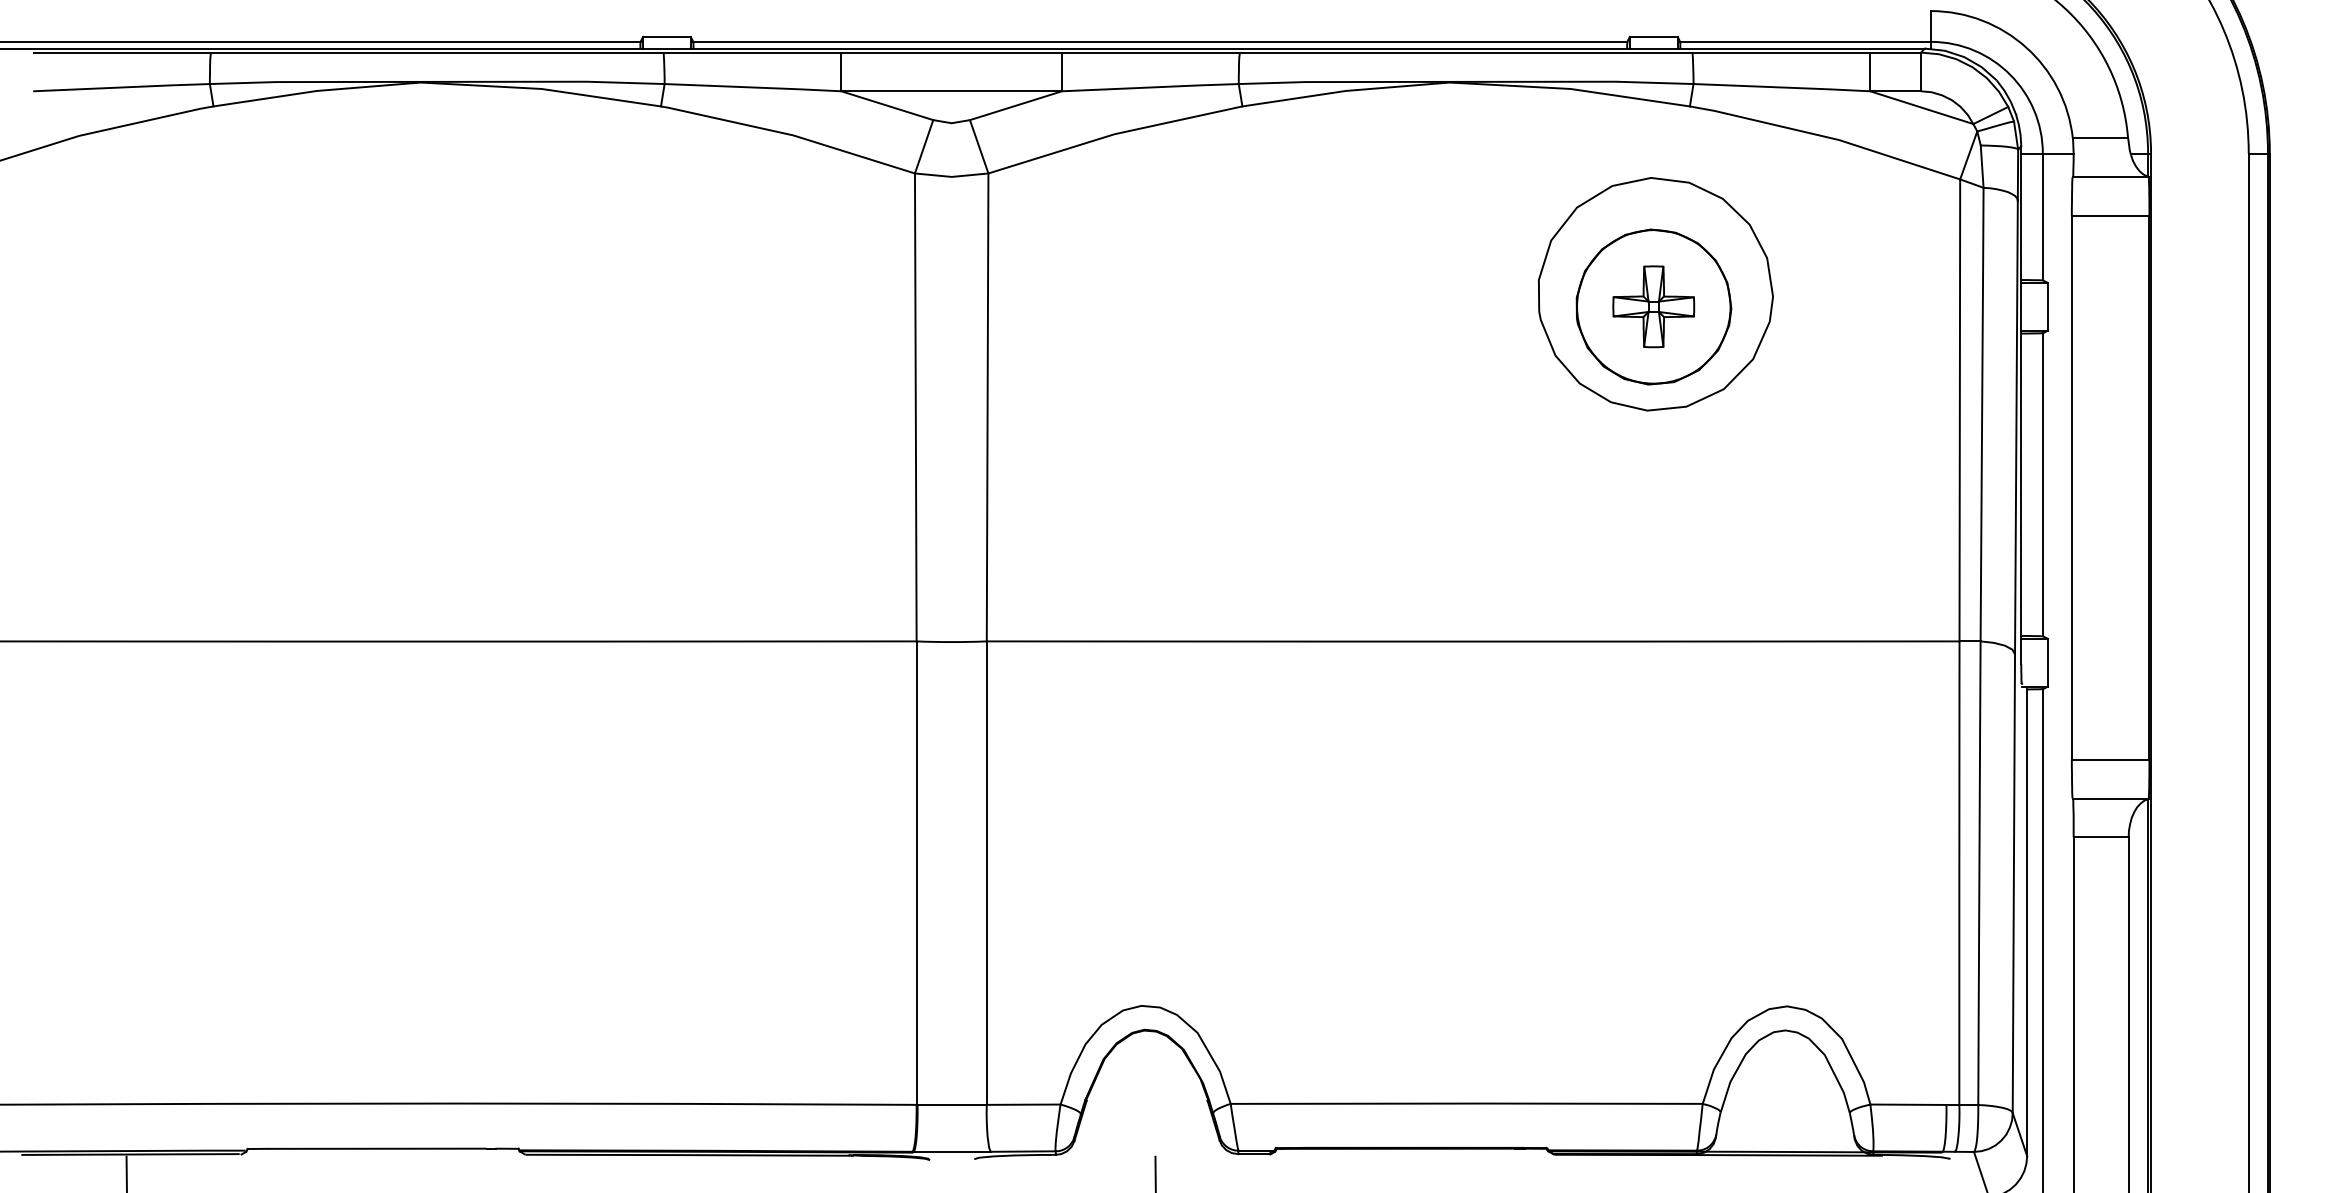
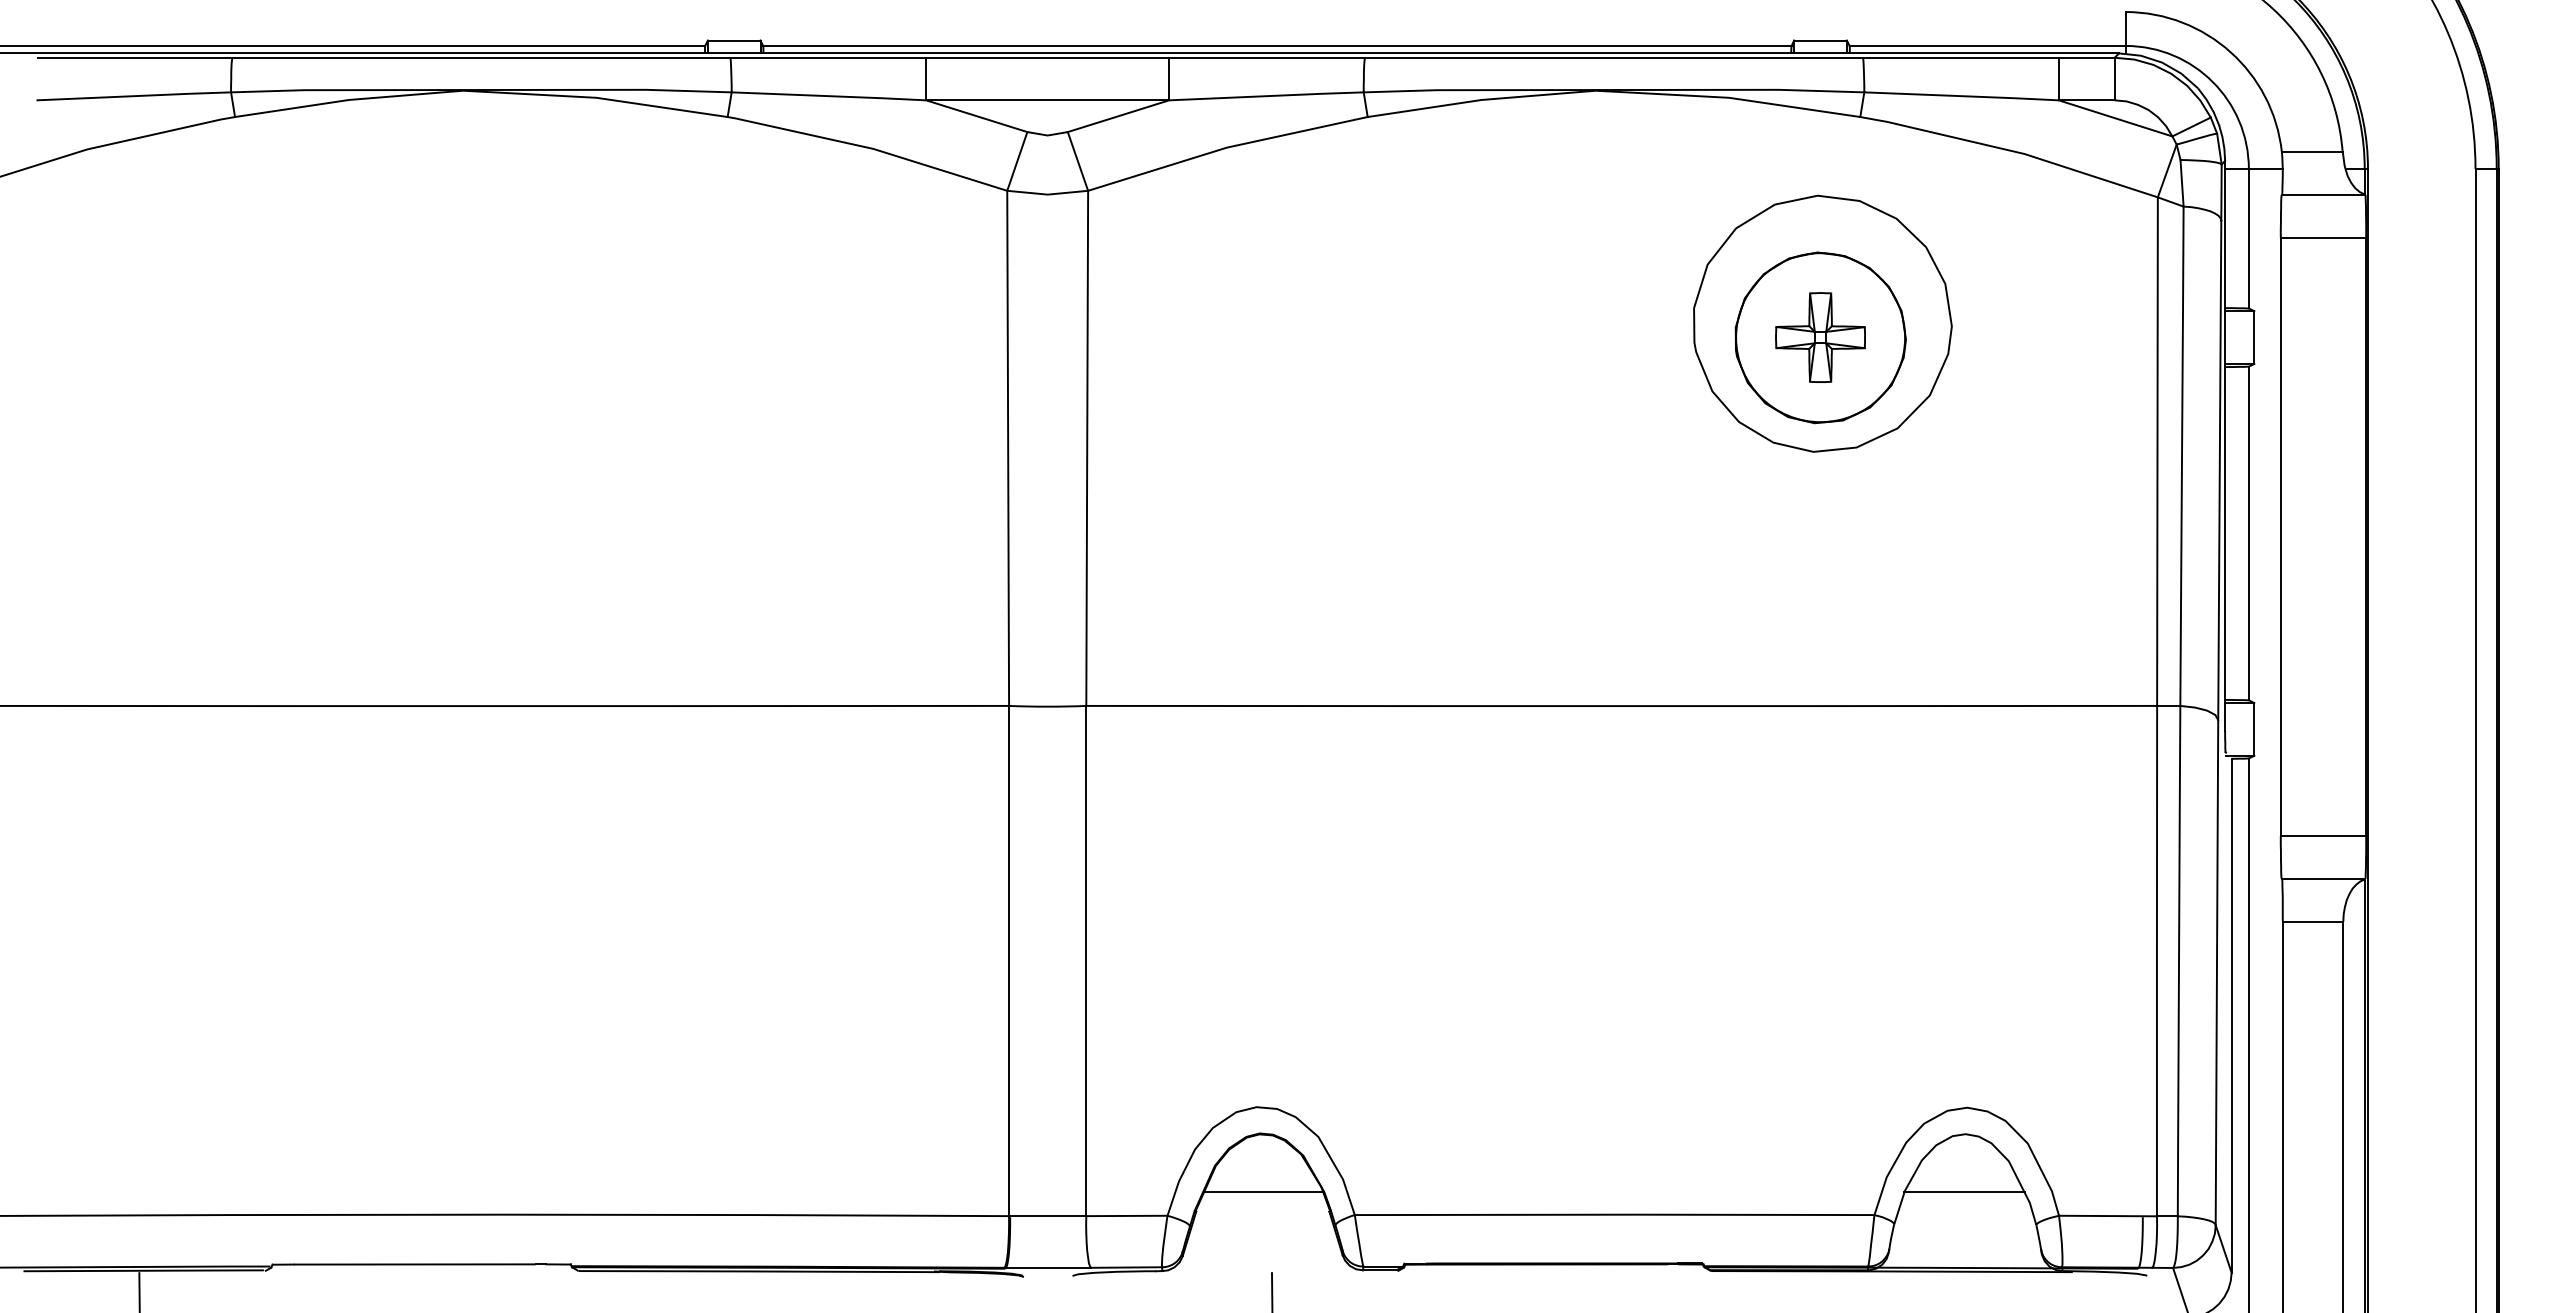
line: (1147, 1083) -> (1263, 1192), added
line: (1784, 1083) -> (1964, 1192), added

